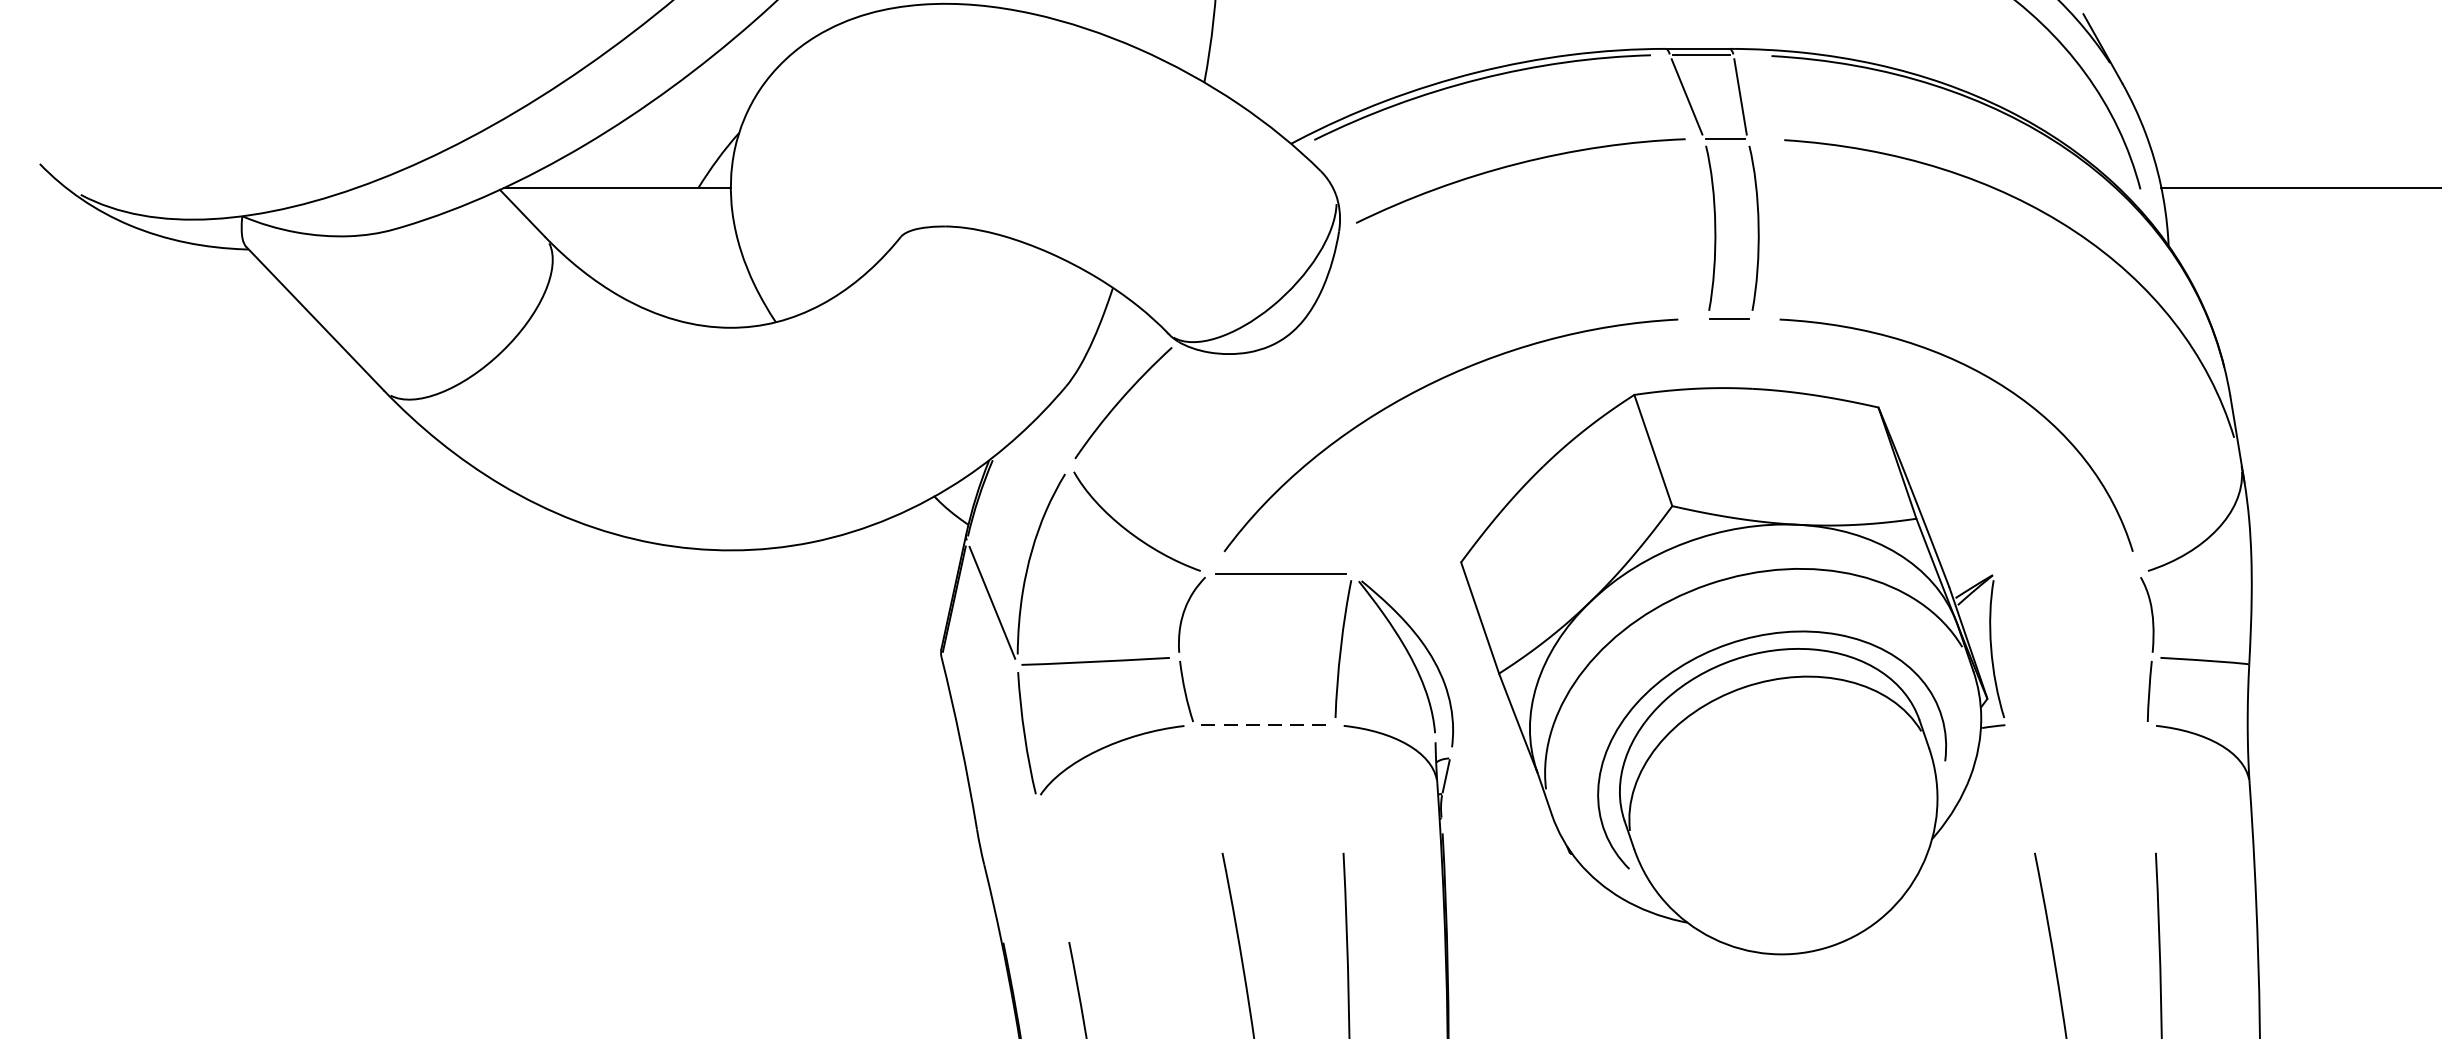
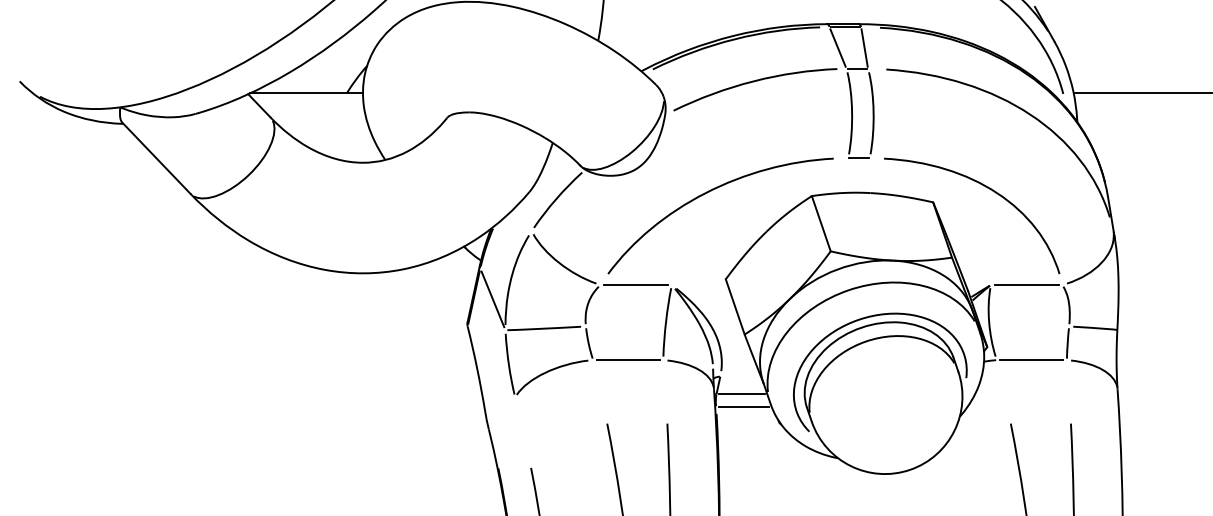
line: (2066, 572) -> (1026, 284), added
line: (1265, 725) -> (628, 360), dashed -> solid
line: (2076, 725) -> (1031, 360), added
line: (1492, 794) -> (741, 394), added
line: (1496, 818) -> (743, 406), added

